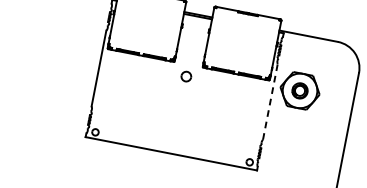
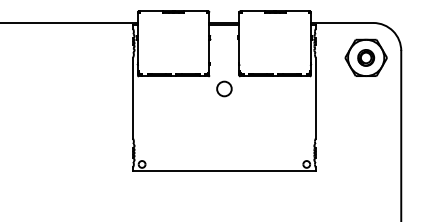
part: (186, 76) -> (224, 88), size x1.43
part: (299, 90) -> (365, 57), moved
line: (270, 101) -> (315, 97), dashed -> solid

